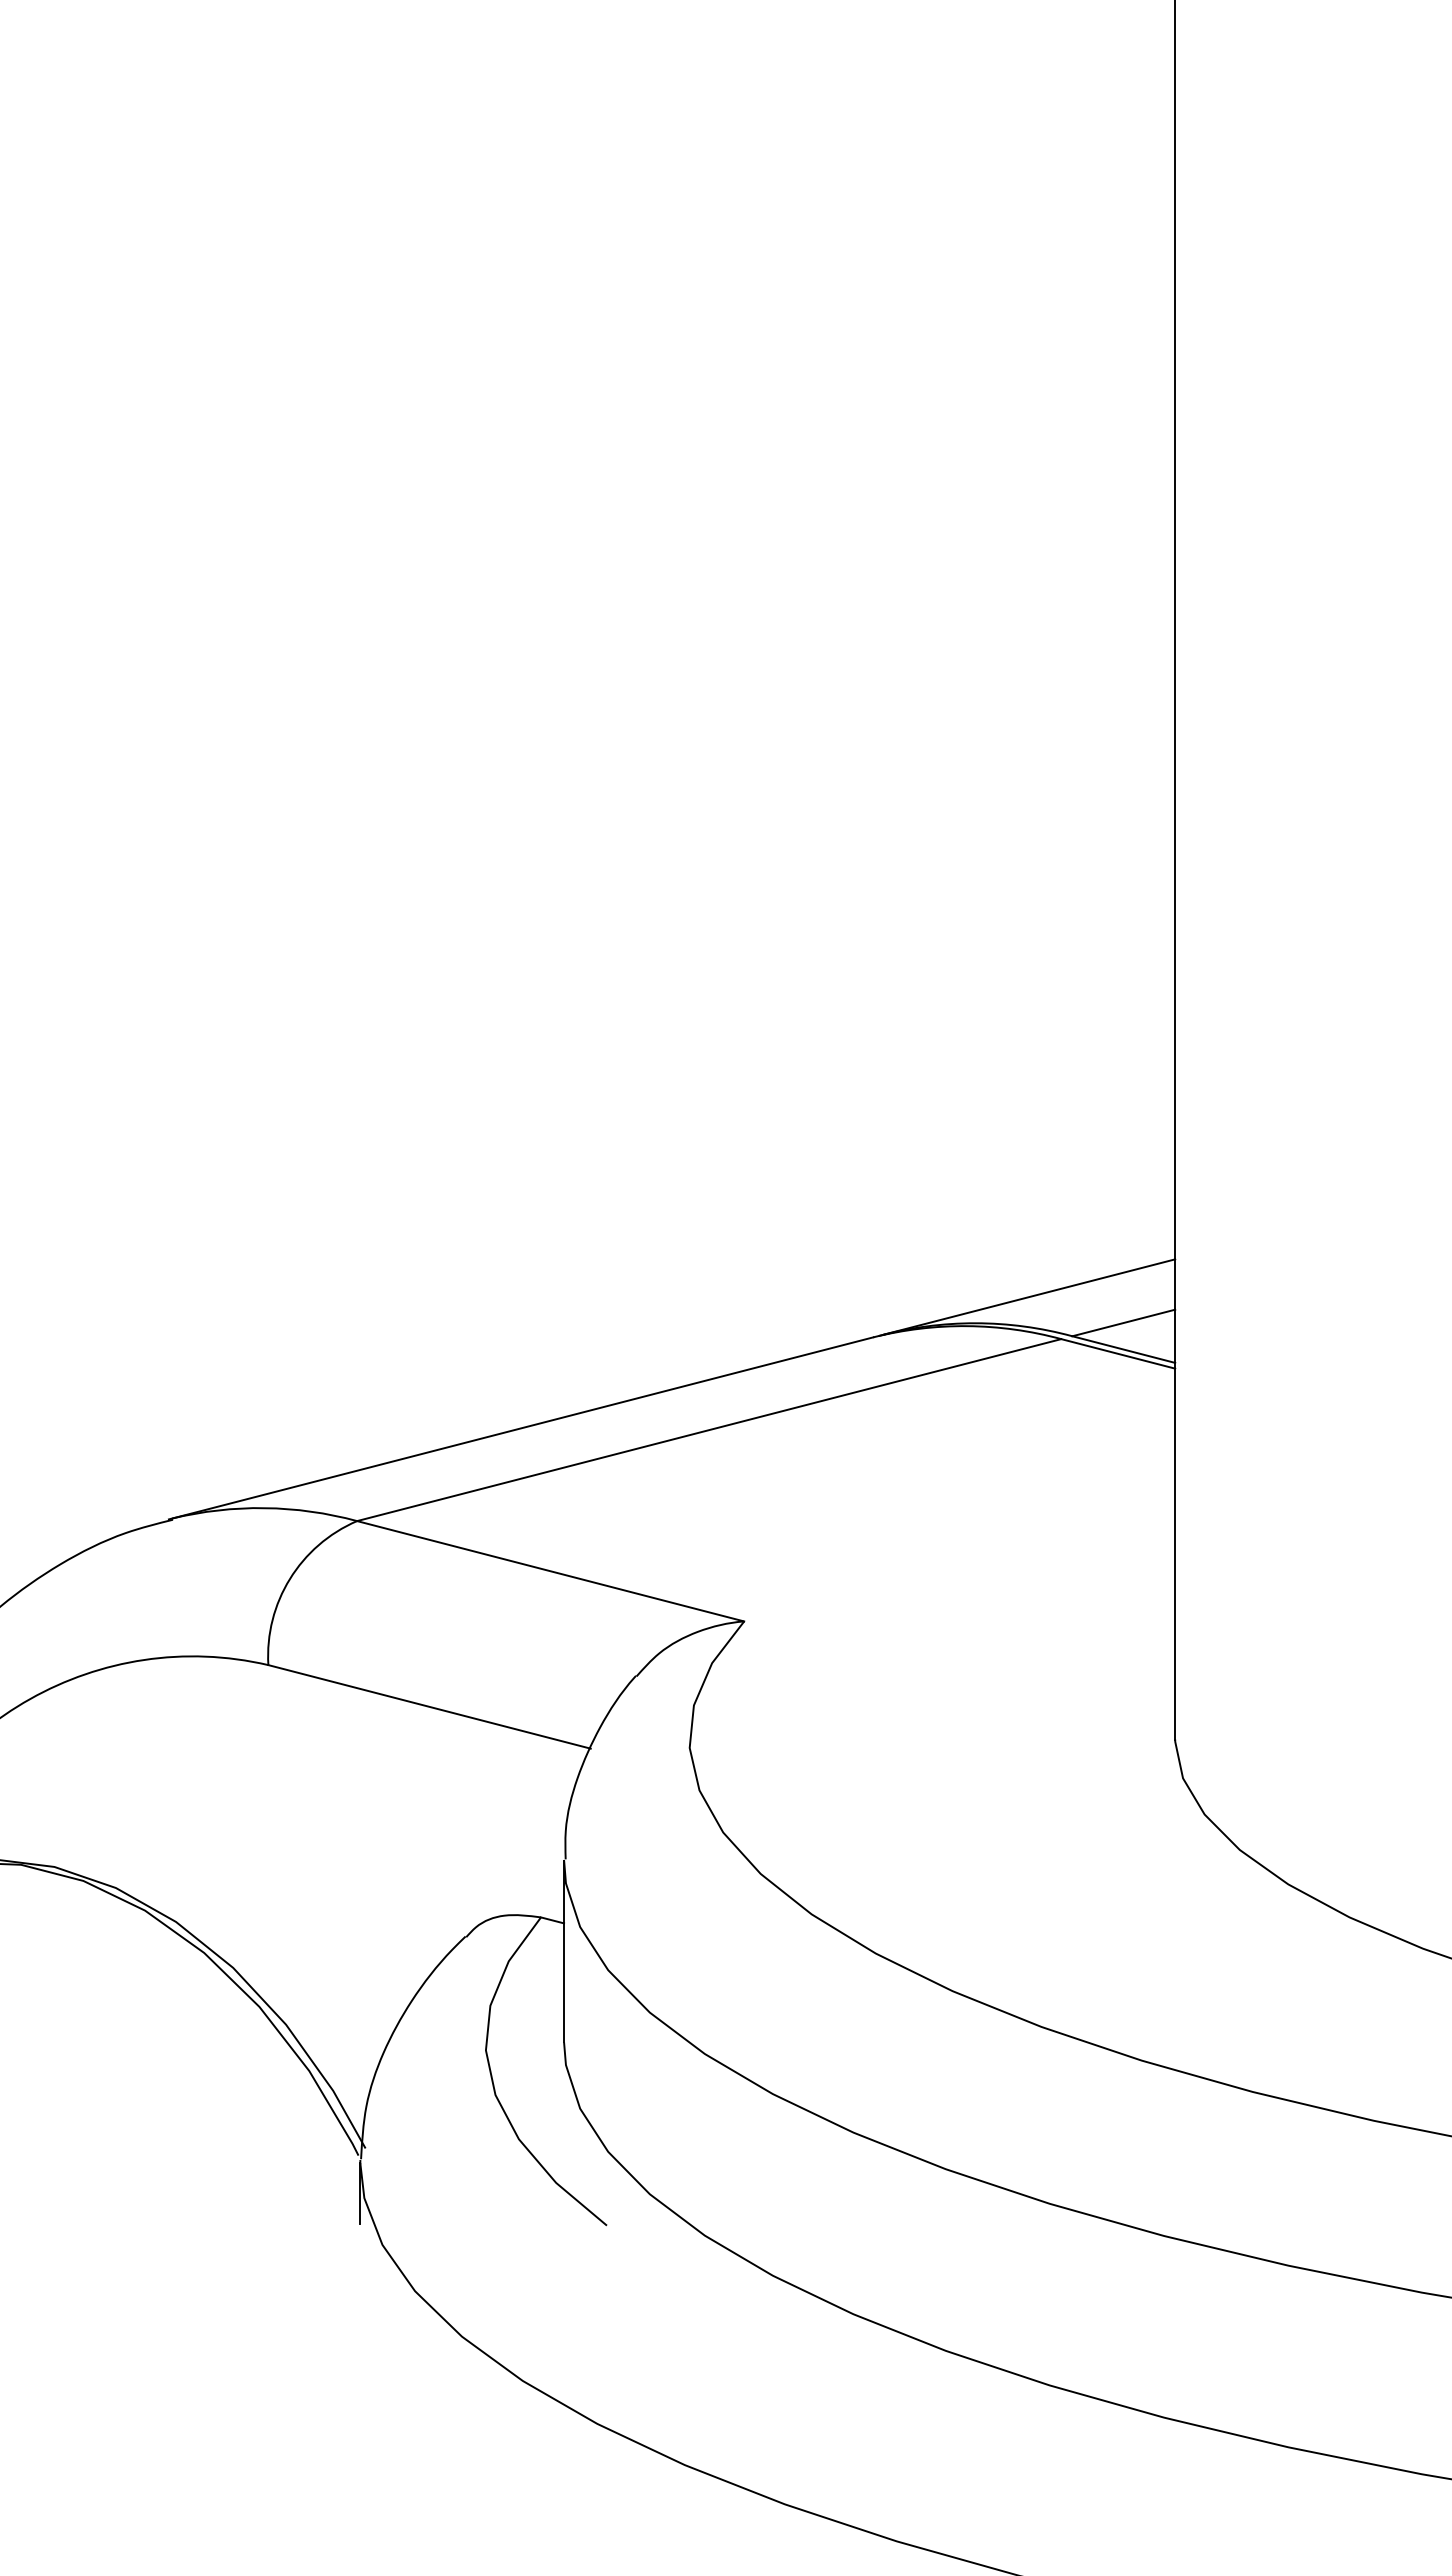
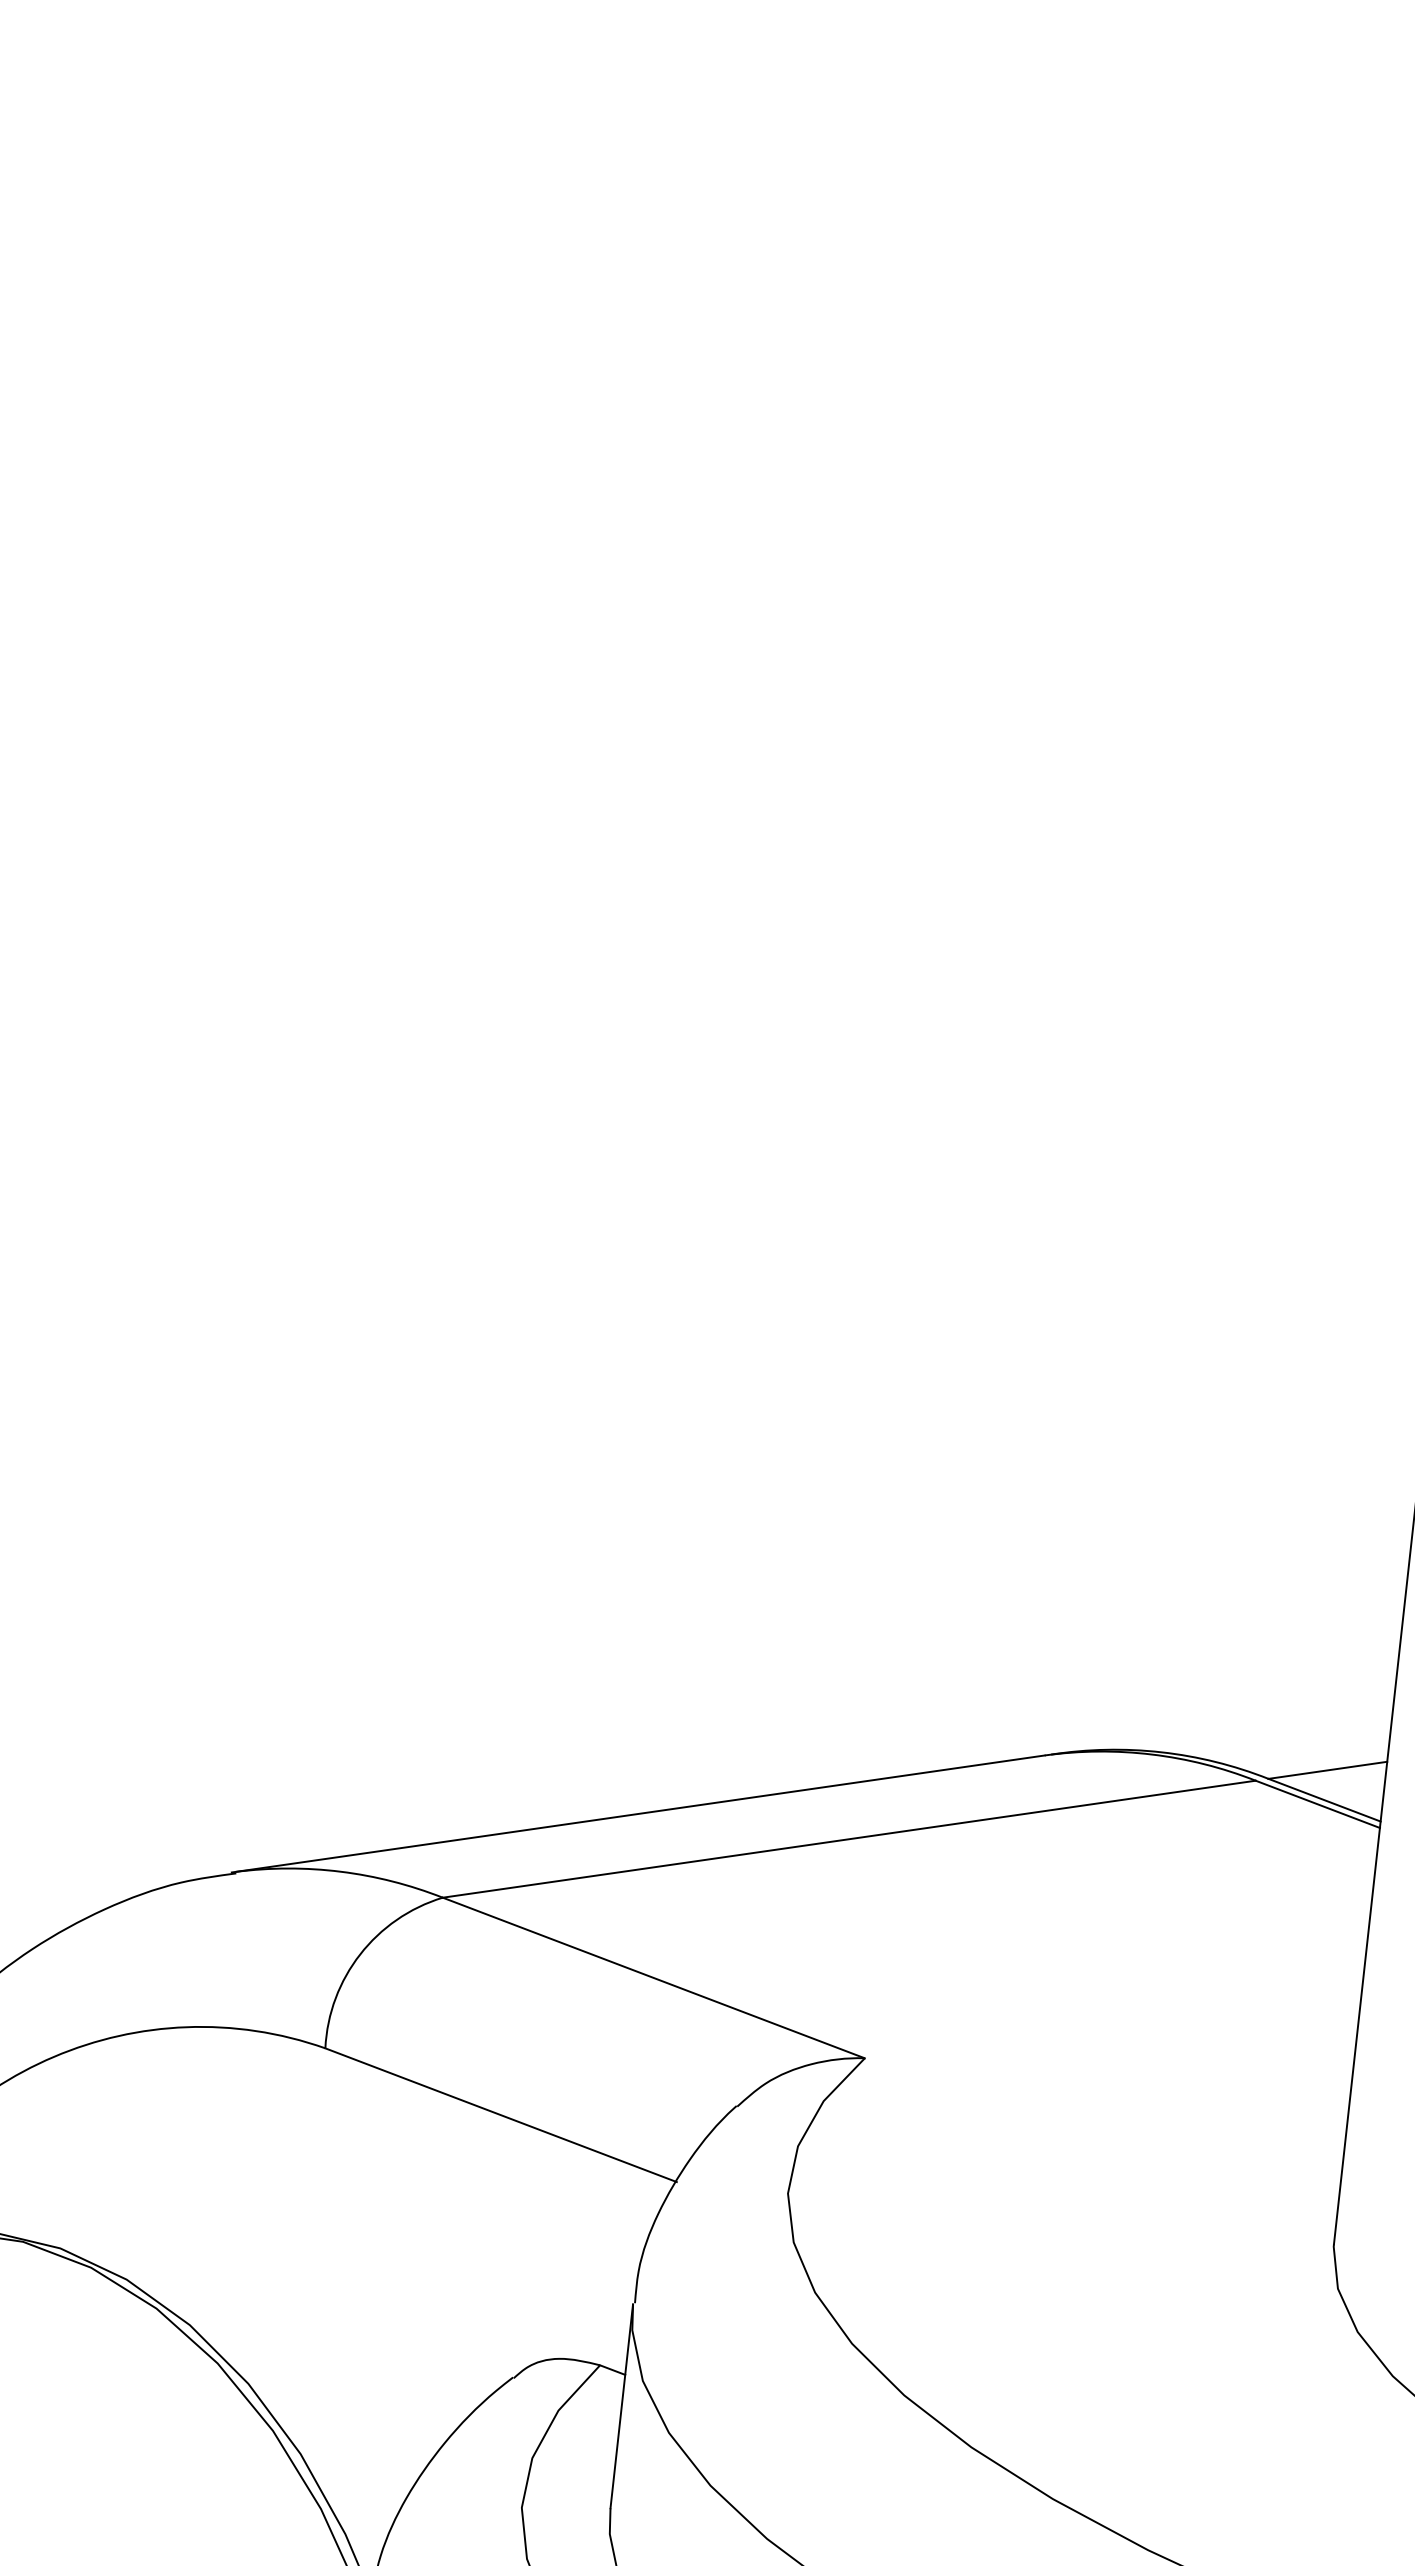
line: (1029, 1296) -> (1225, 1728), removed

